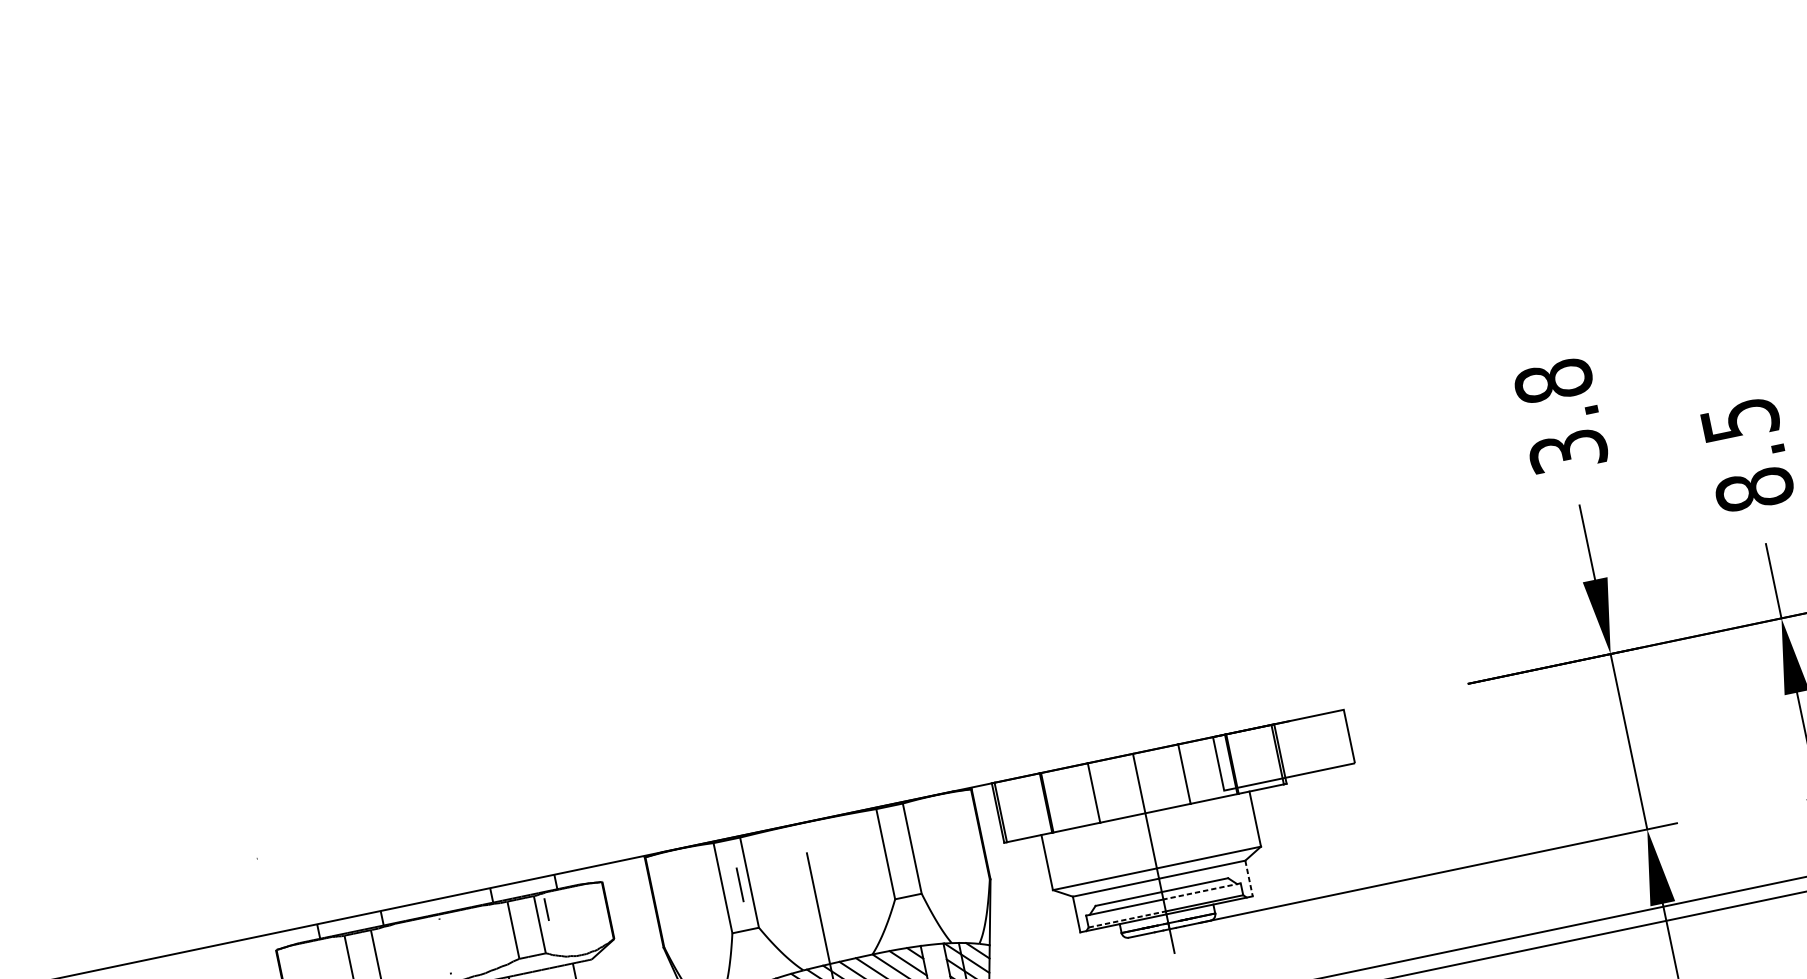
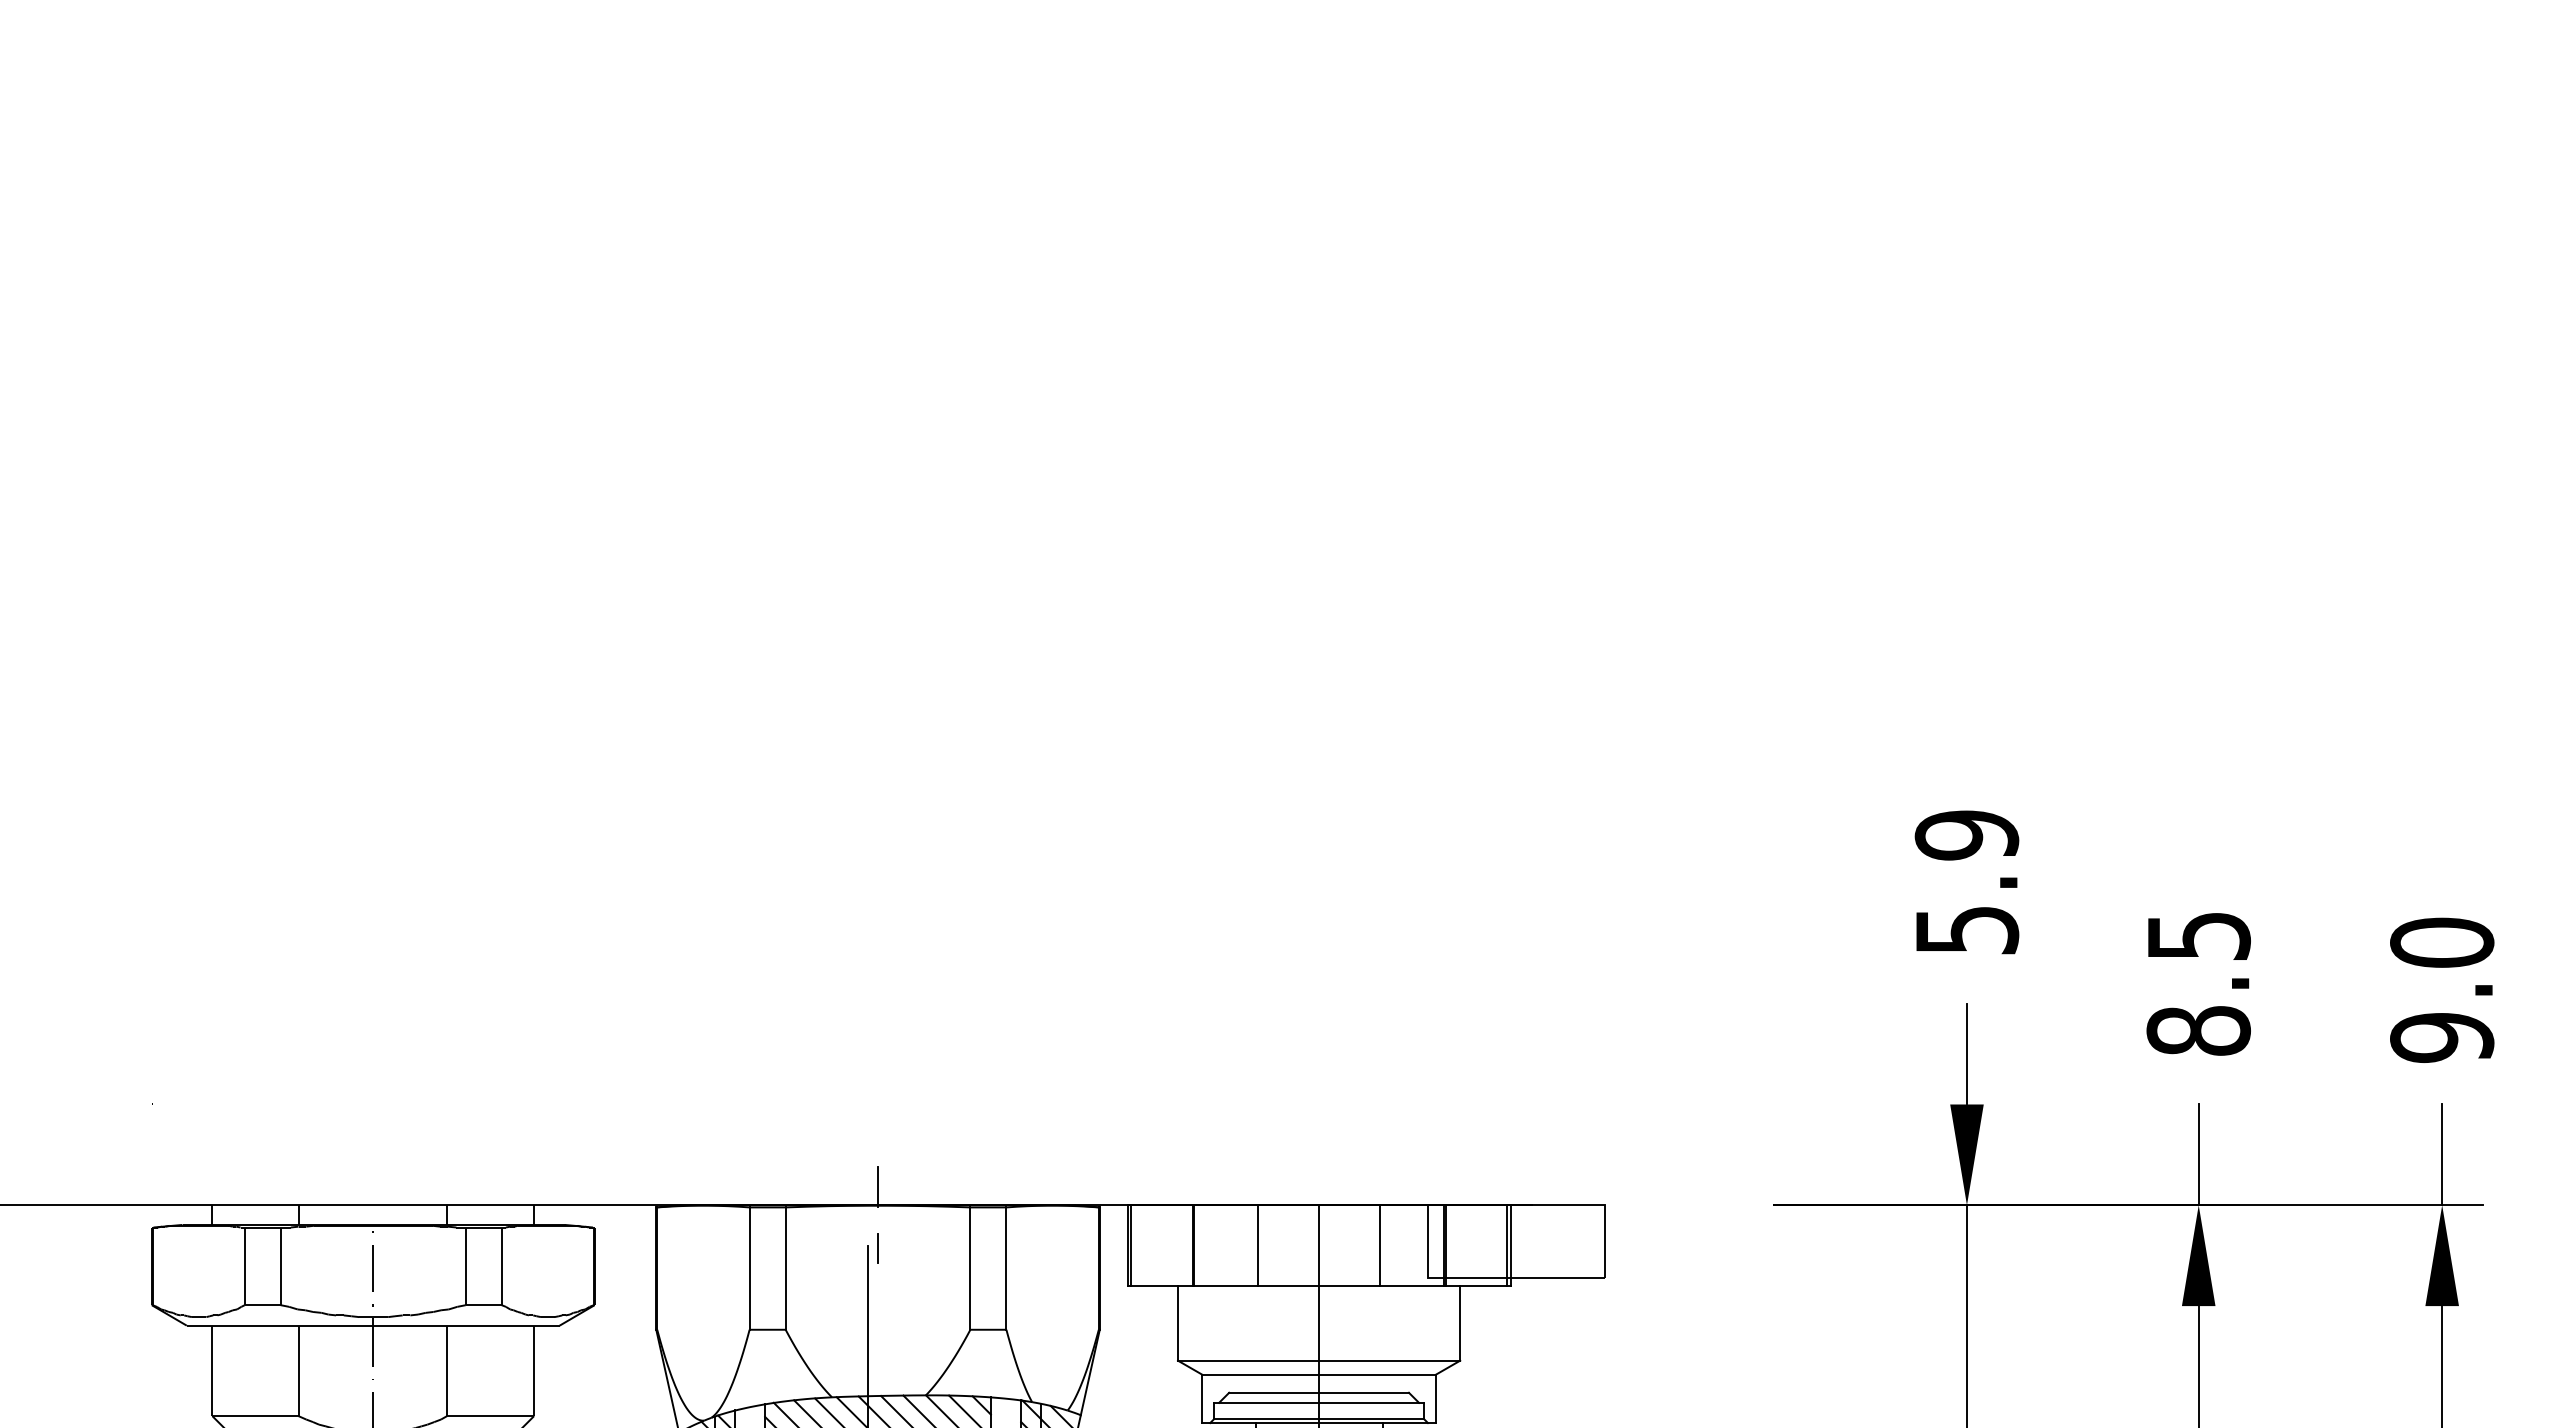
text: (1560, 416) -> (1966, 882), 3.8 -> 5.9
line: (804, 808) -> (877, 1187), added
line: (1249, 878) -> (1436, 1399), dashed -> solid
line: (739, 884) -> (372, 1268), moved
line: (1202, 891) -> (1371, 1402), dashed -> solid
line: (546, 909) -> (877, 1248), moved
line: (1127, 918) -> (1267, 1418), dashed -> solid

